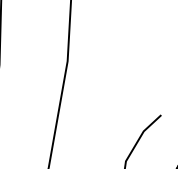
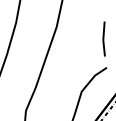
line: (147, 67) -> (103, 38), added

